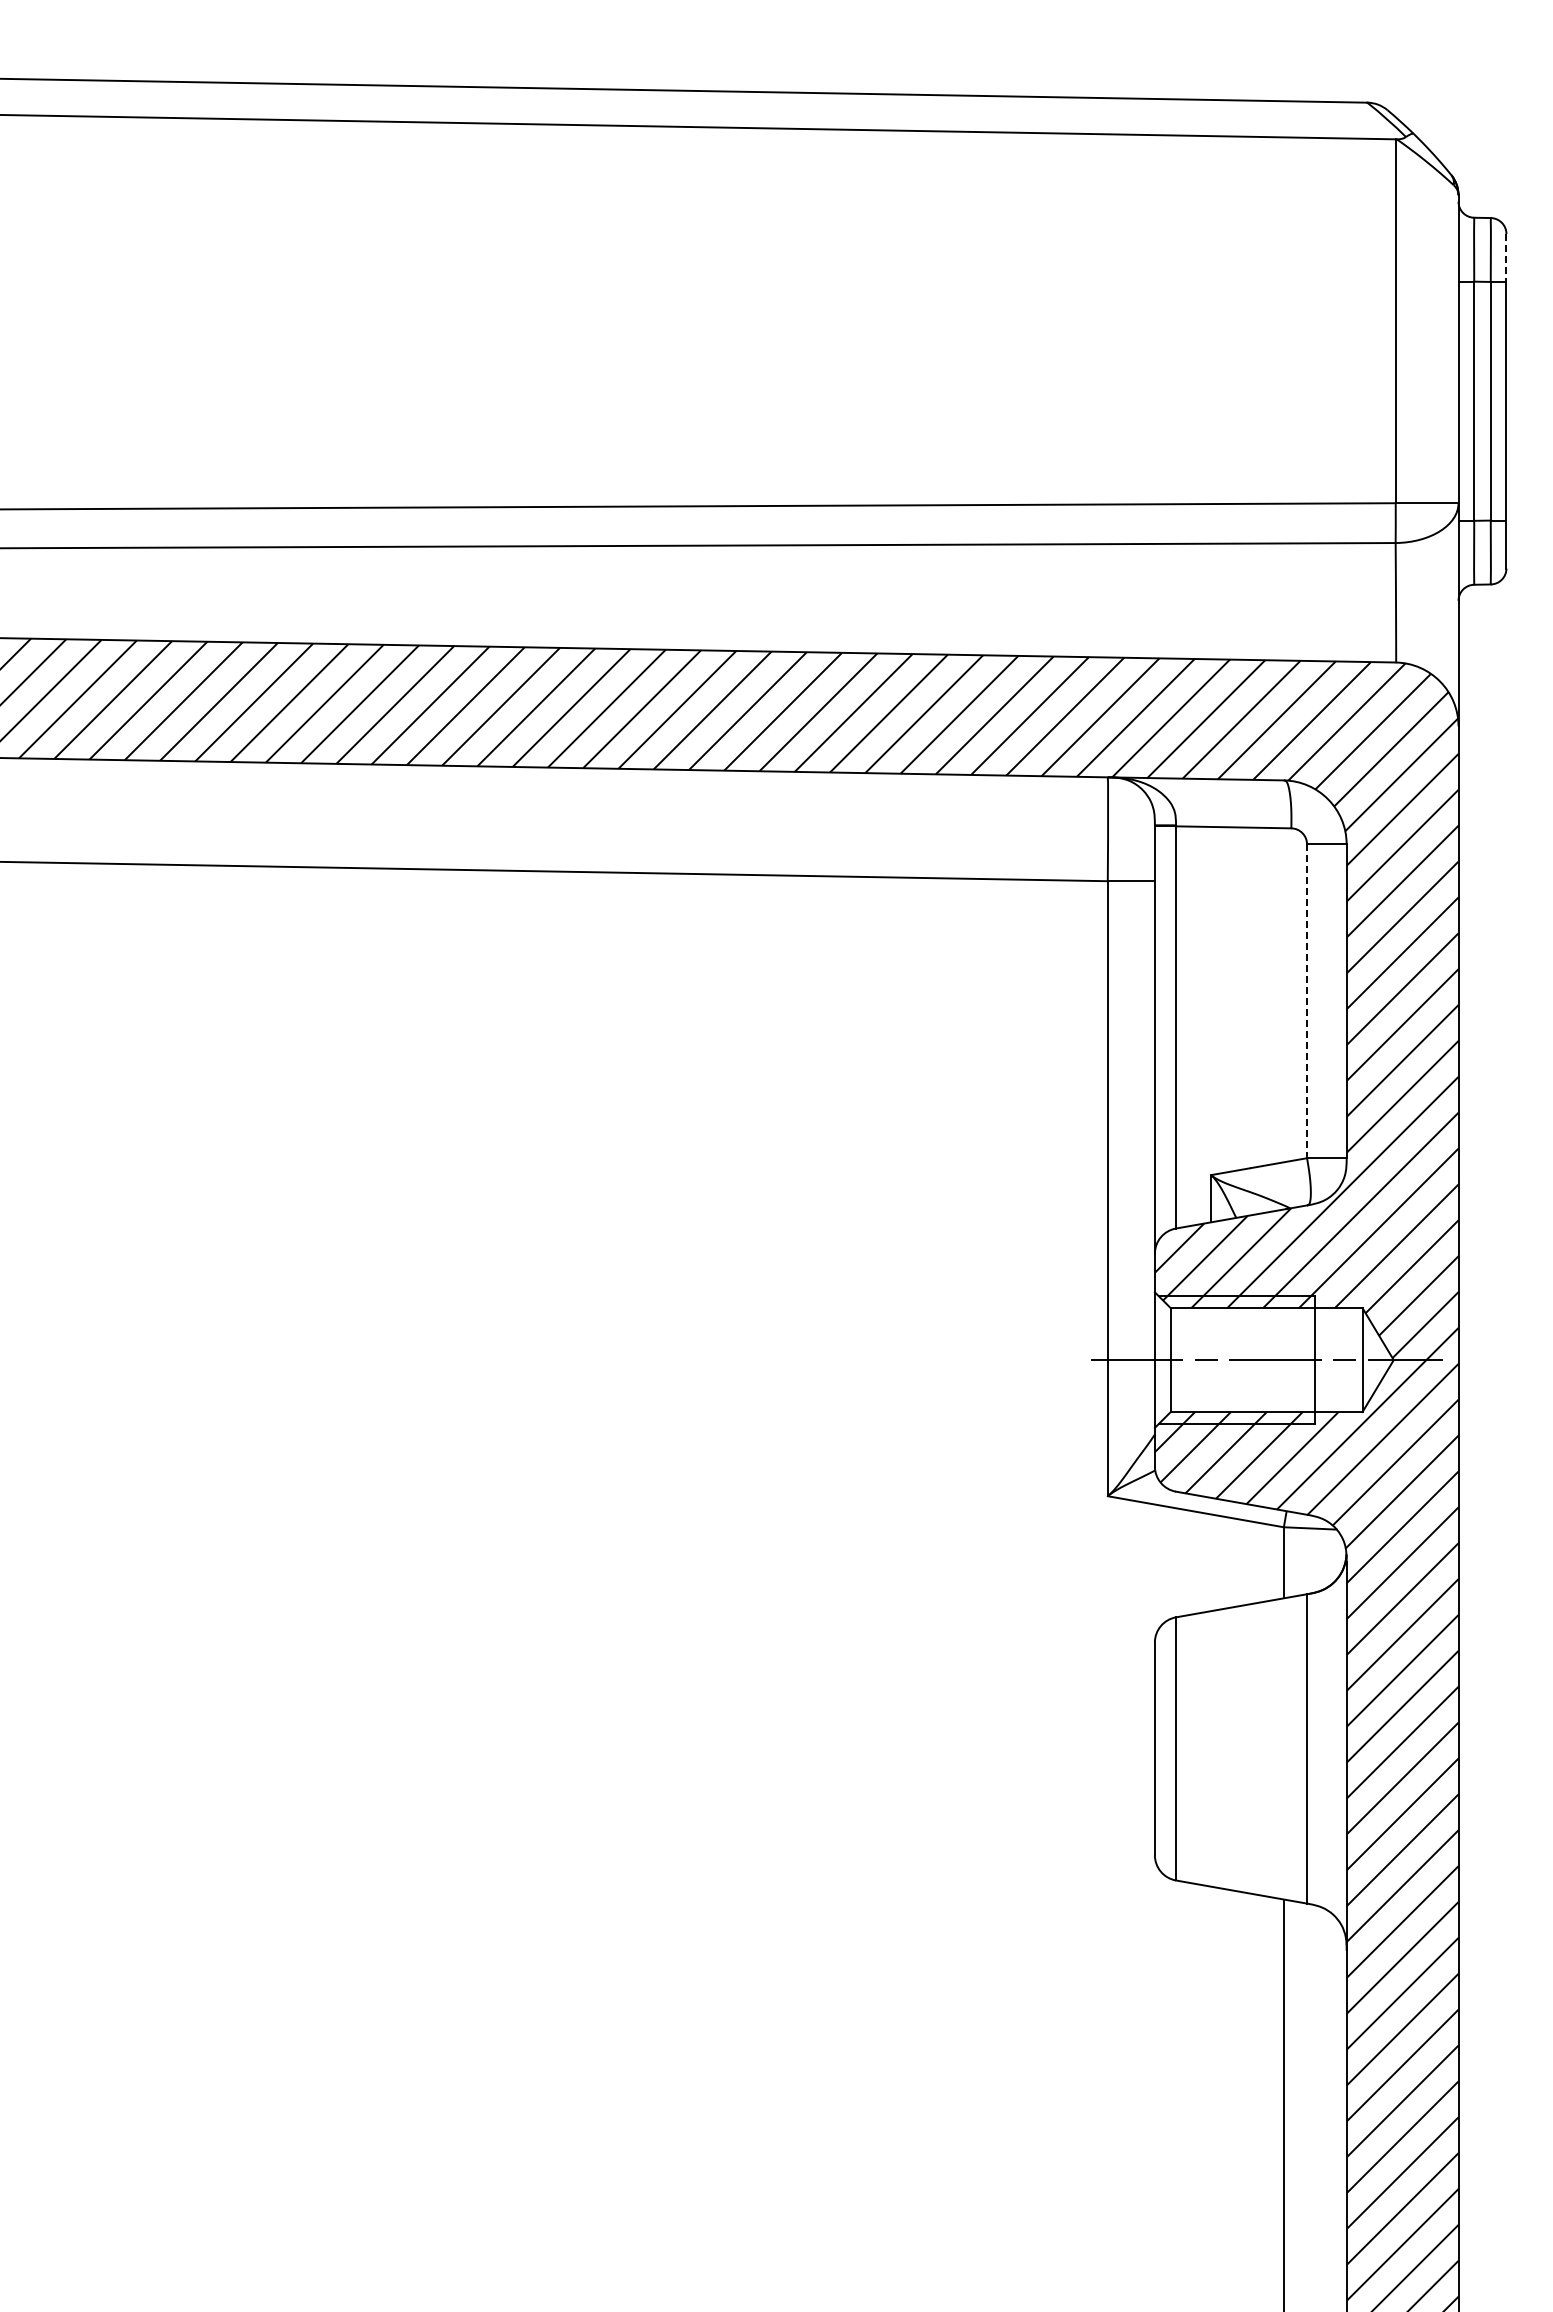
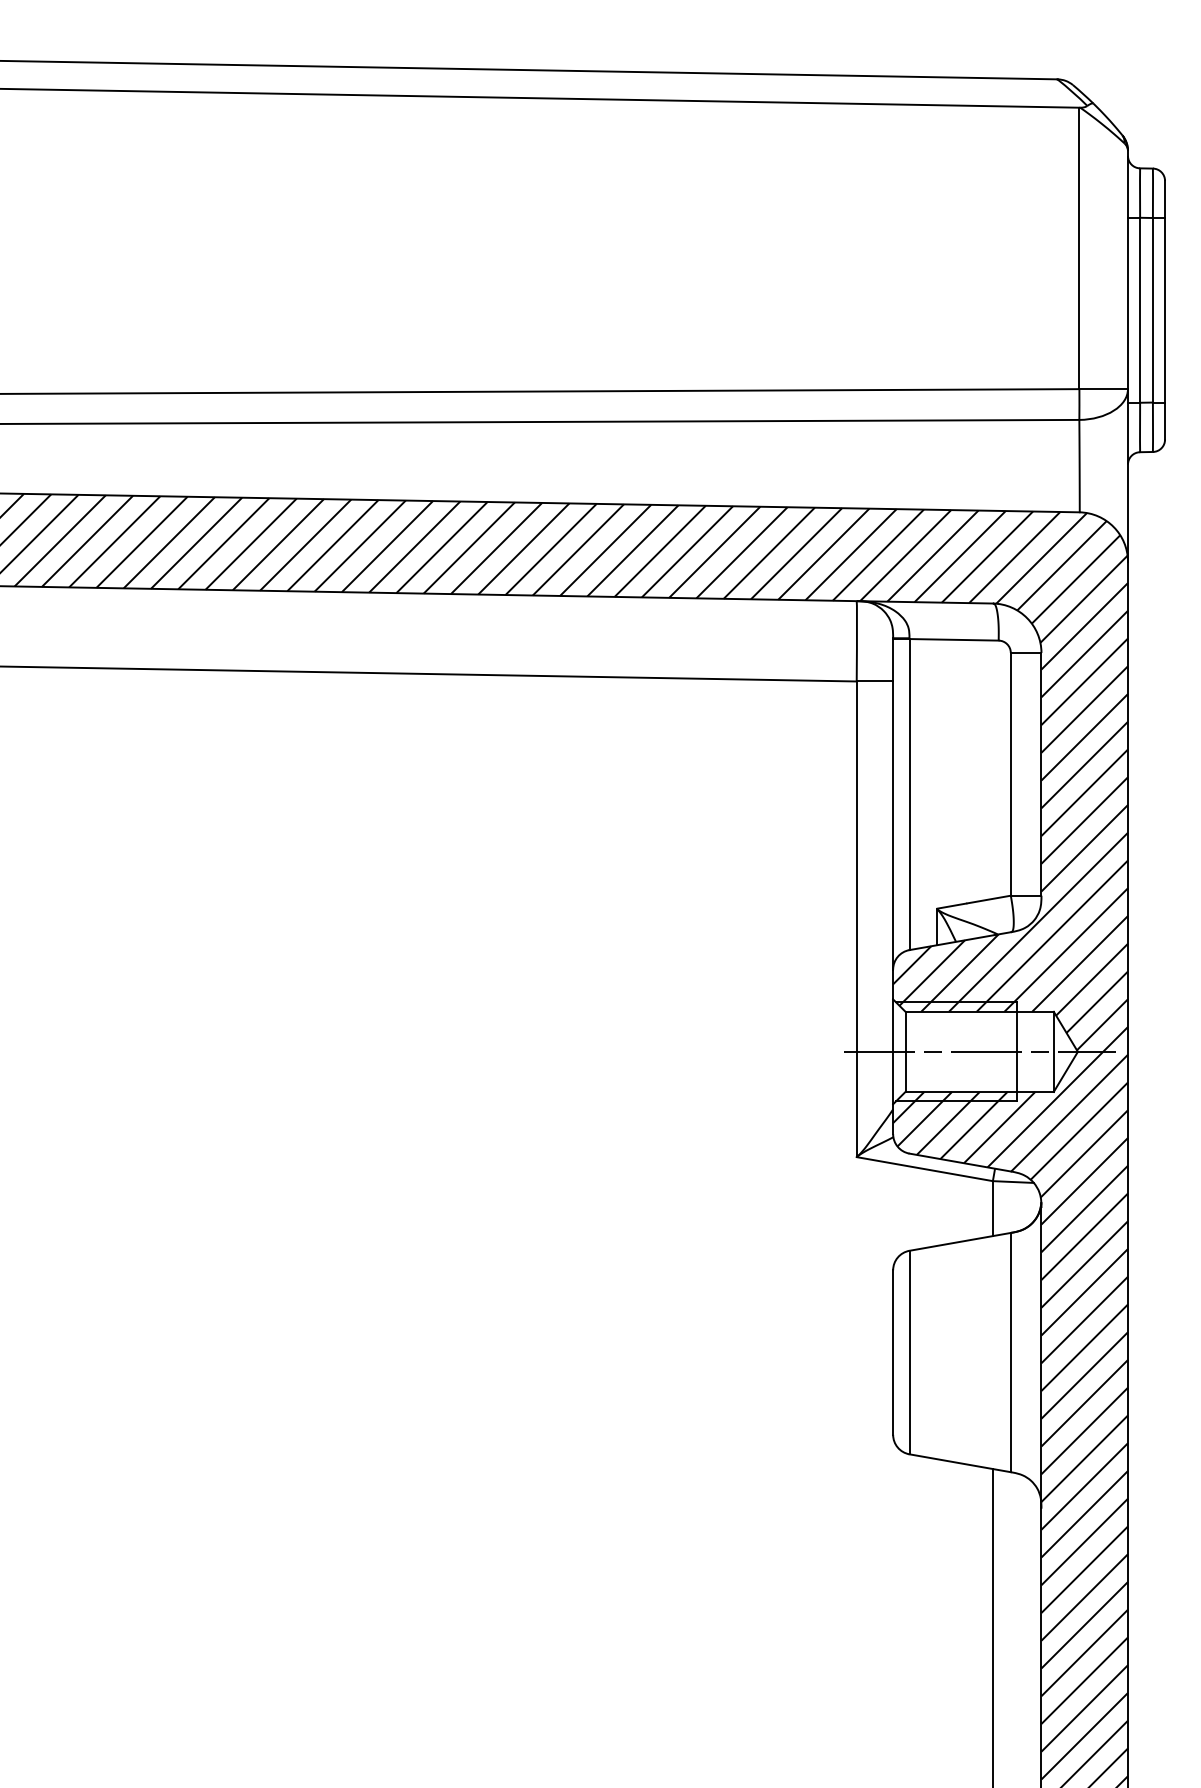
line: (1506, 258) -> (1165, 199), dashed -> solid
line: (1307, 1001) -> (1011, 774), dashed -> solid

